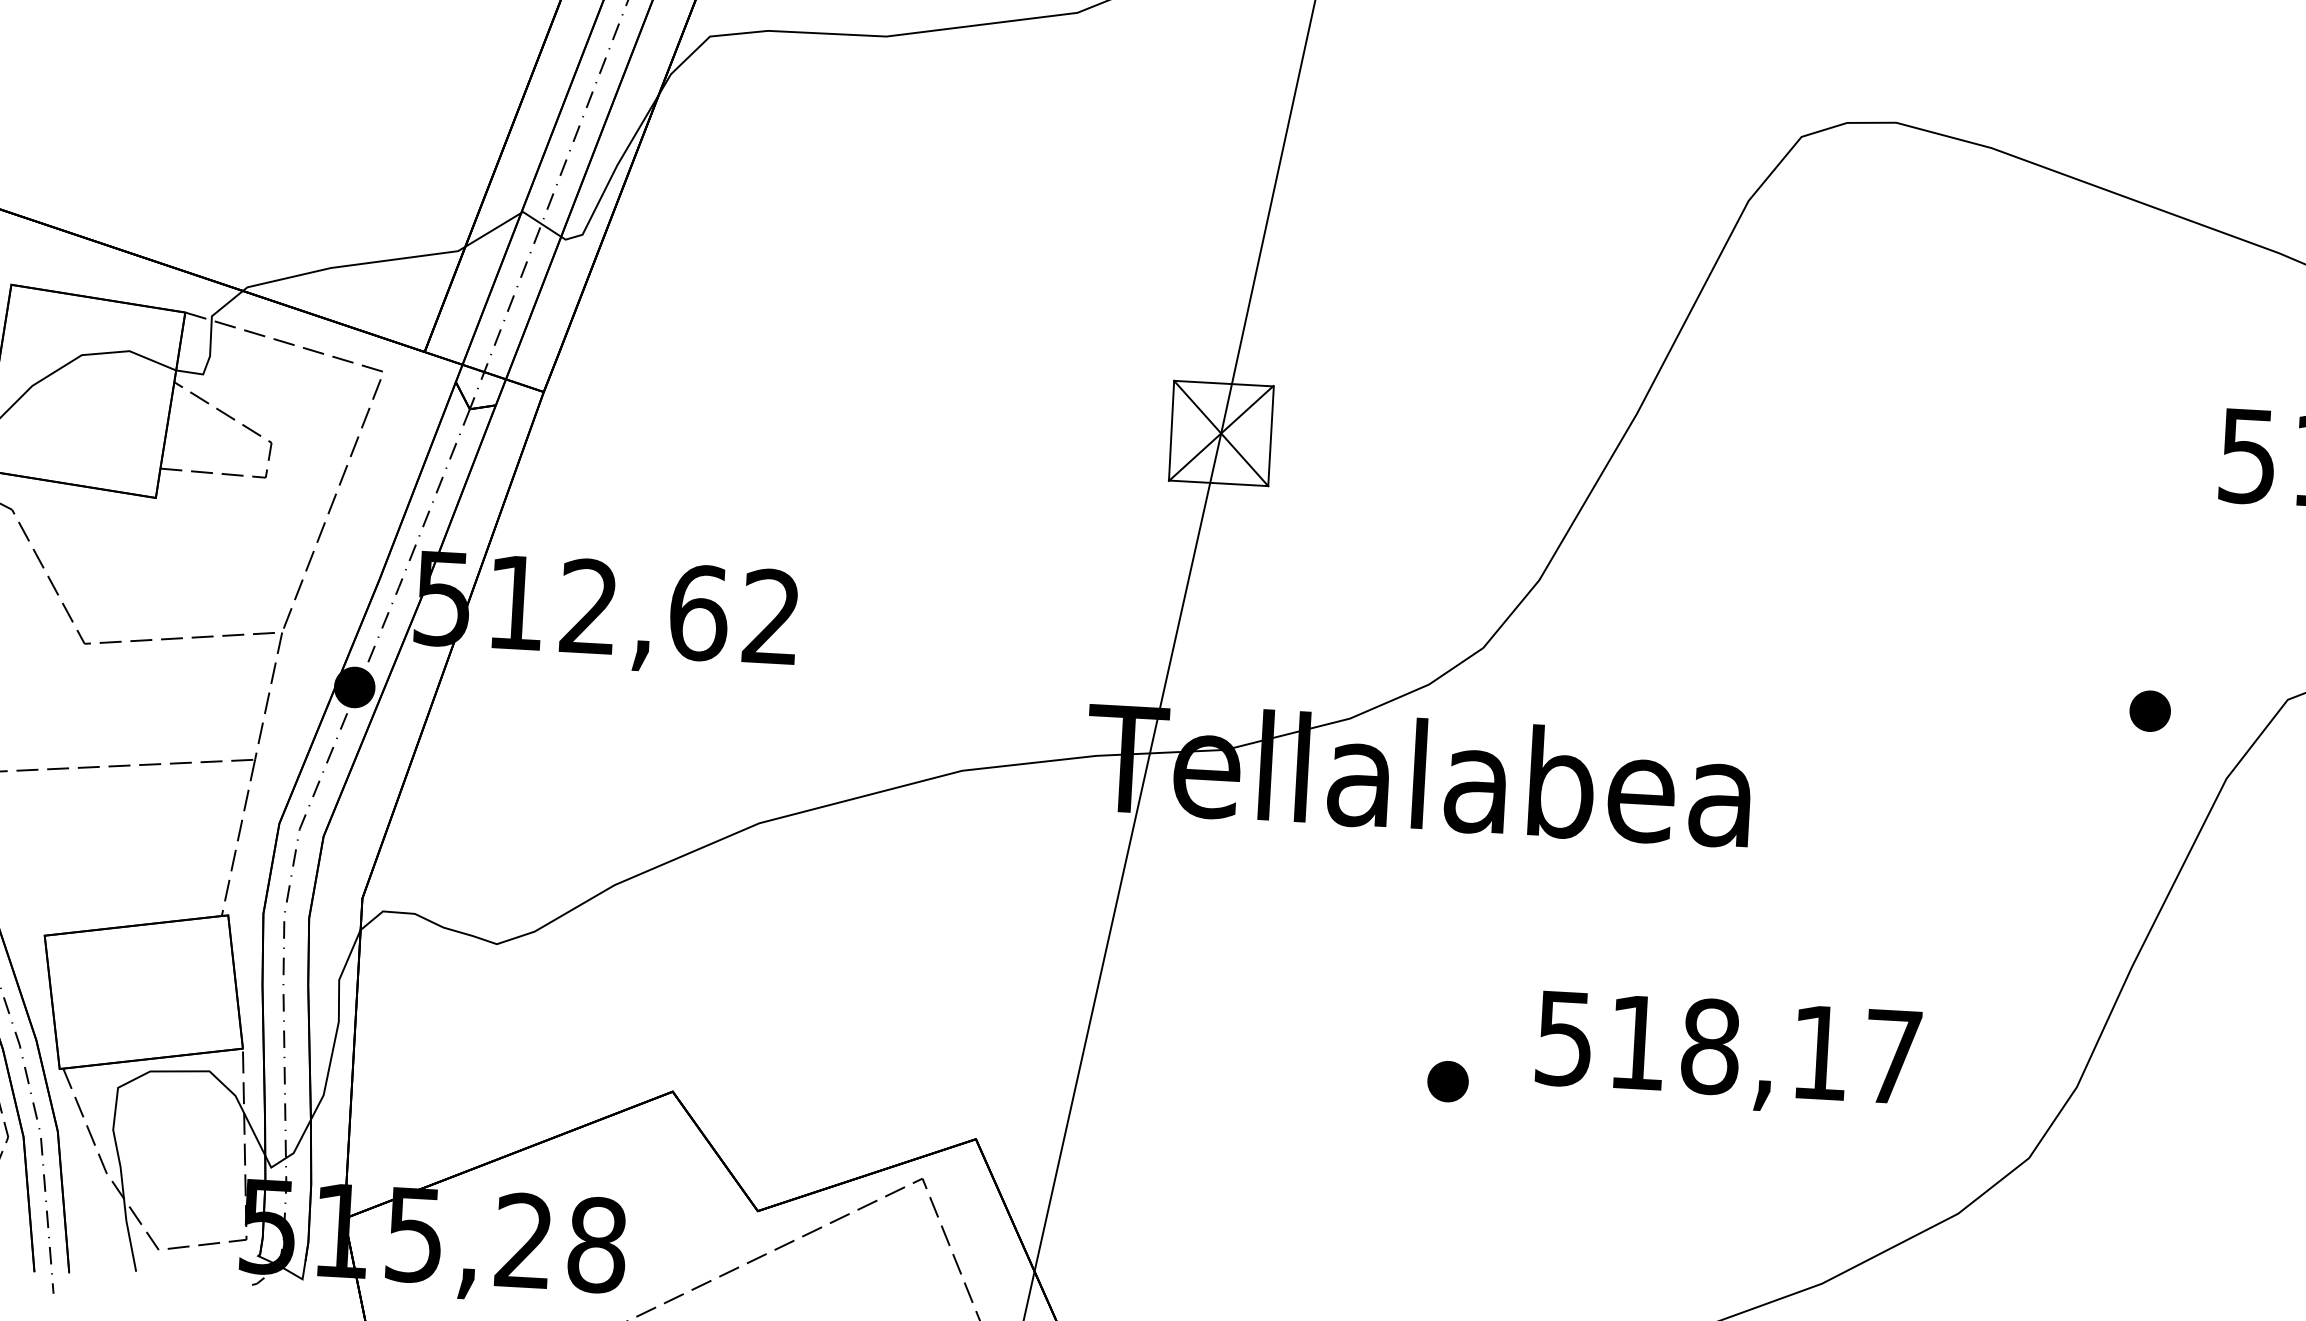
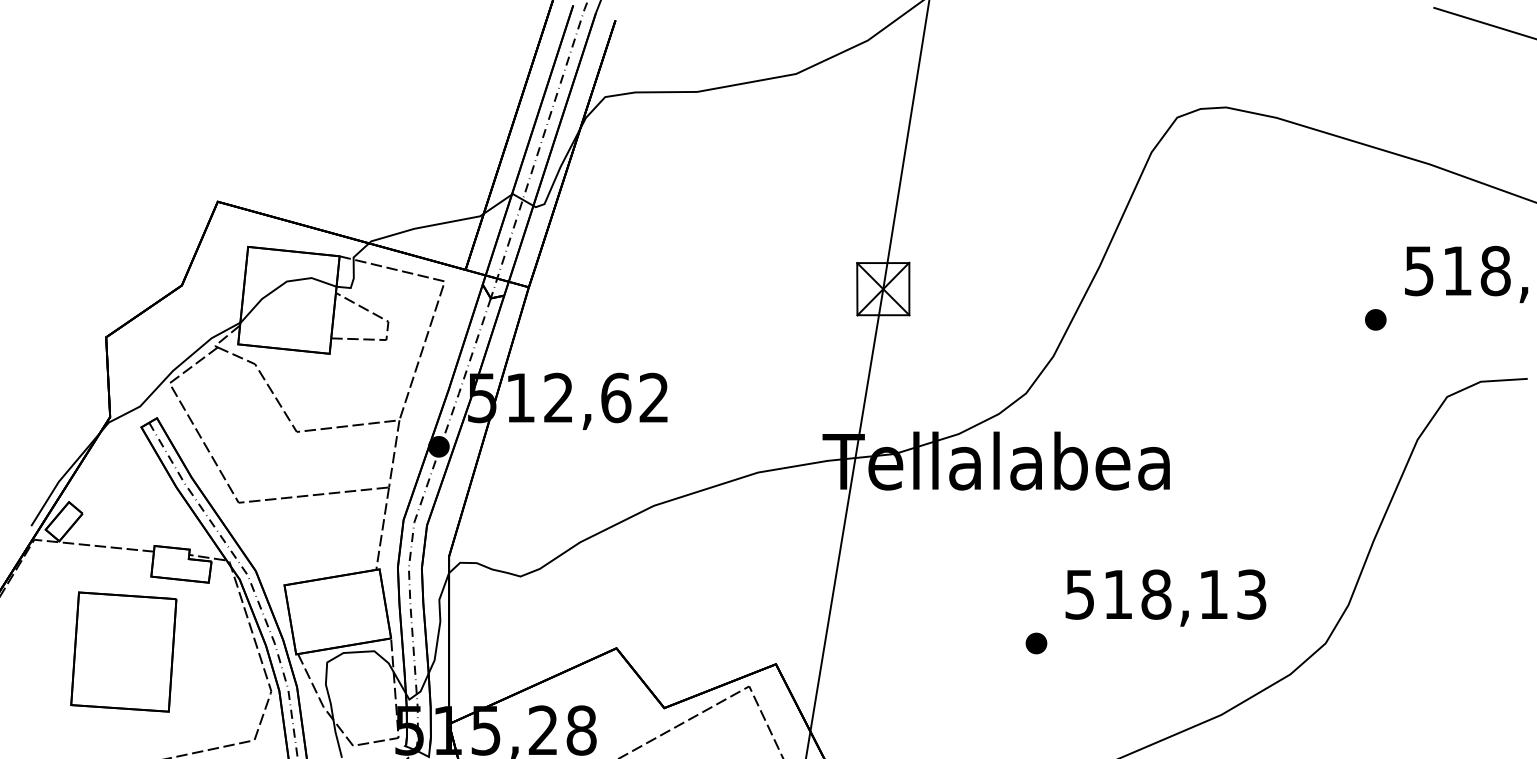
part: (2149, 710) -> (1375, 319), moved
text: (1892, 1056) -> (1251, 594), 518,17 -> 518,13
part: (1448, 1081) -> (1036, 643), moved

